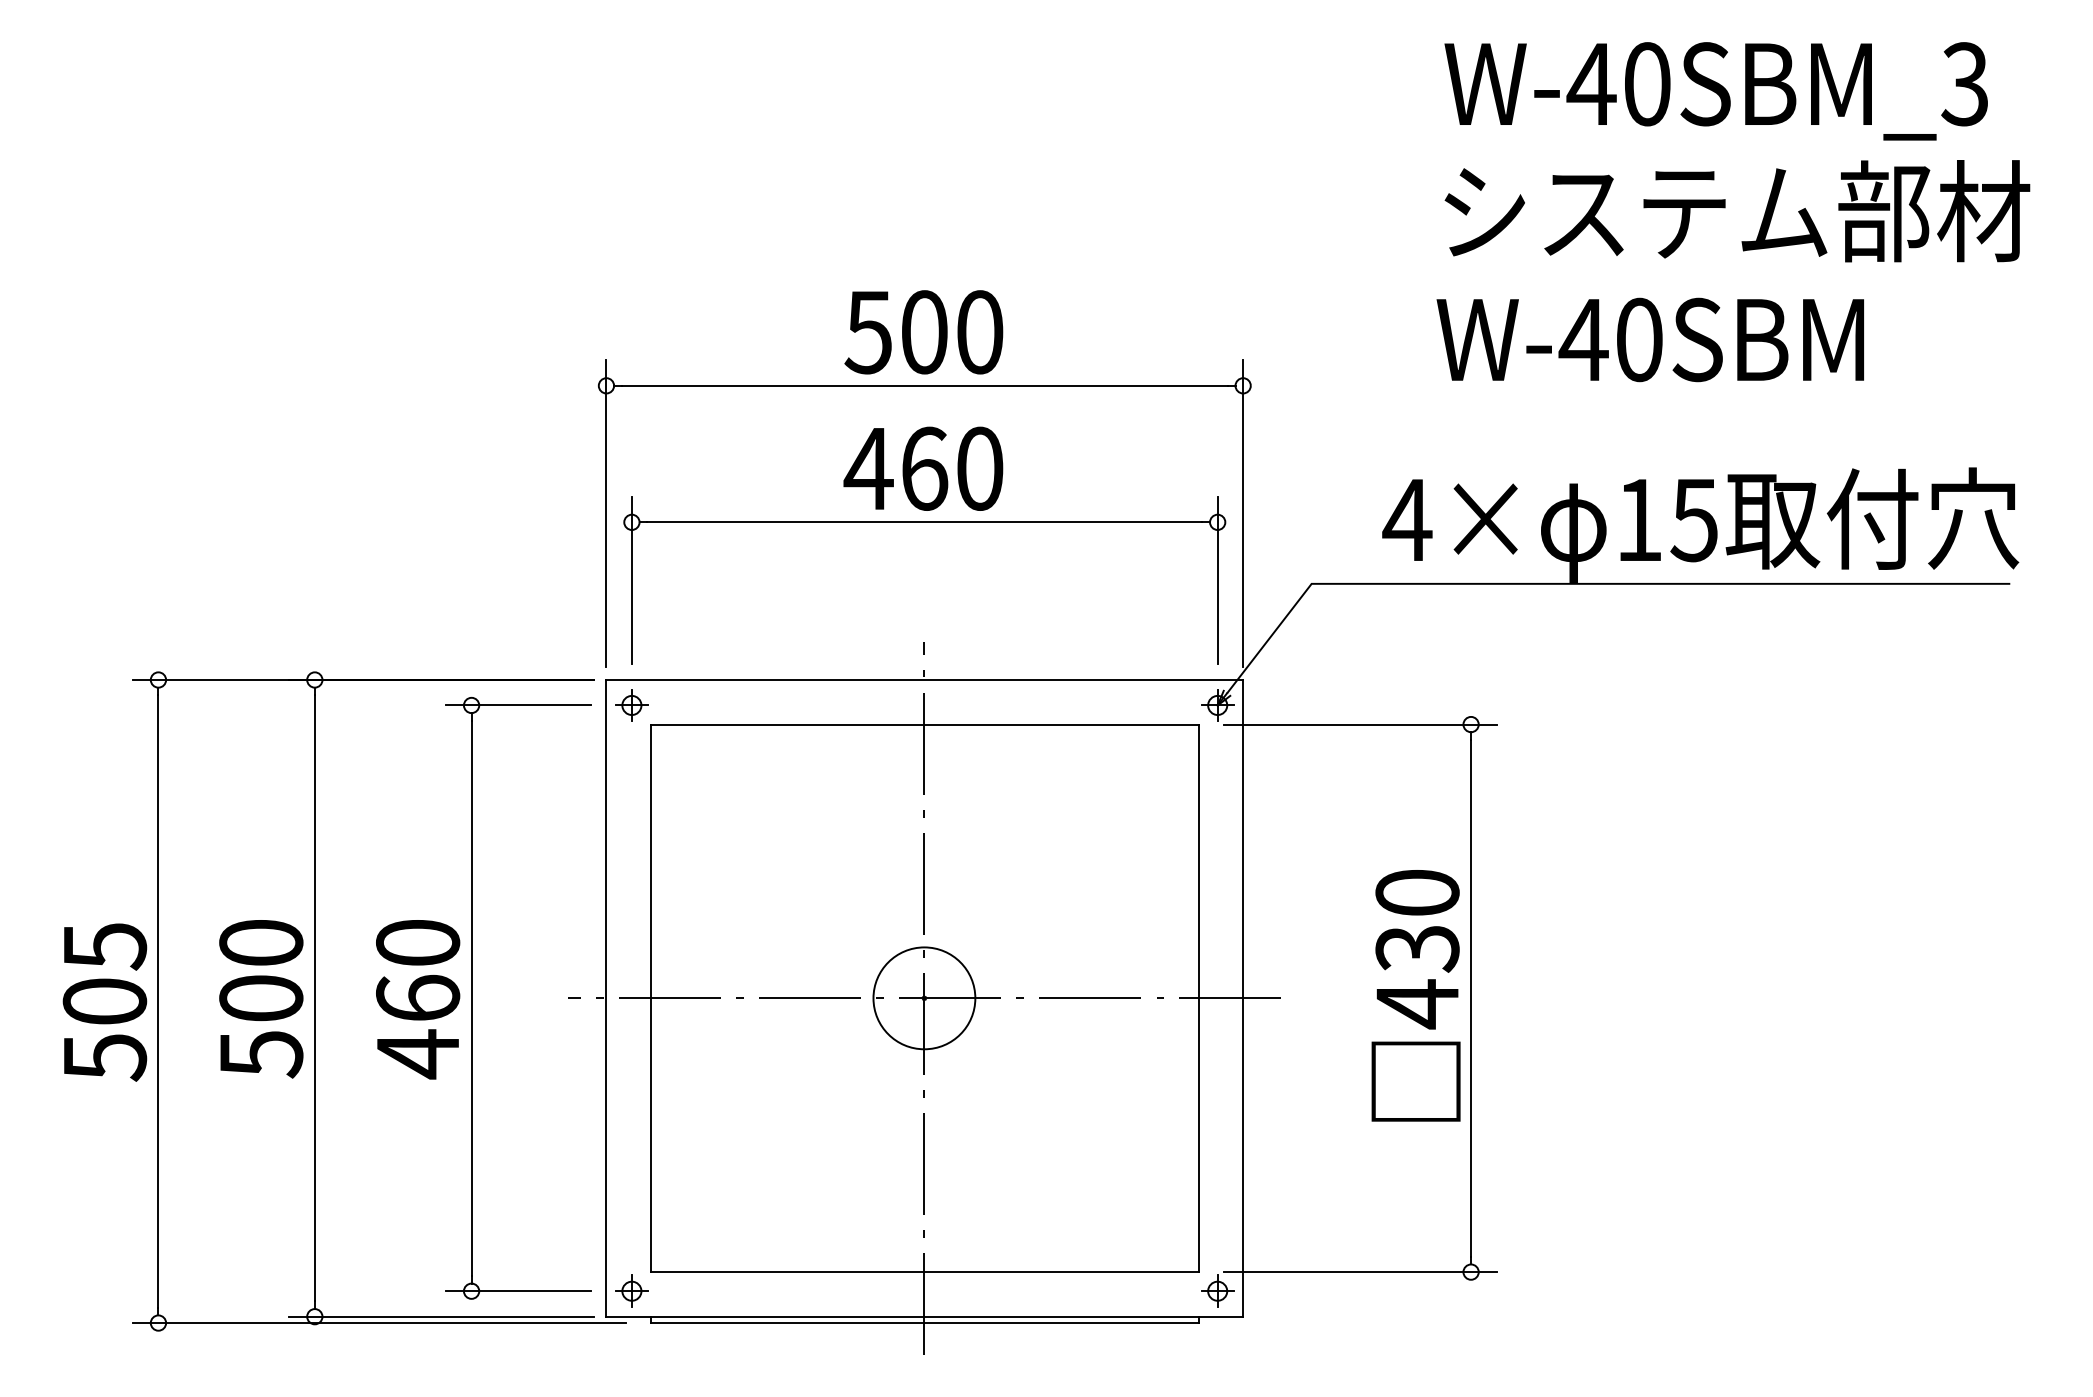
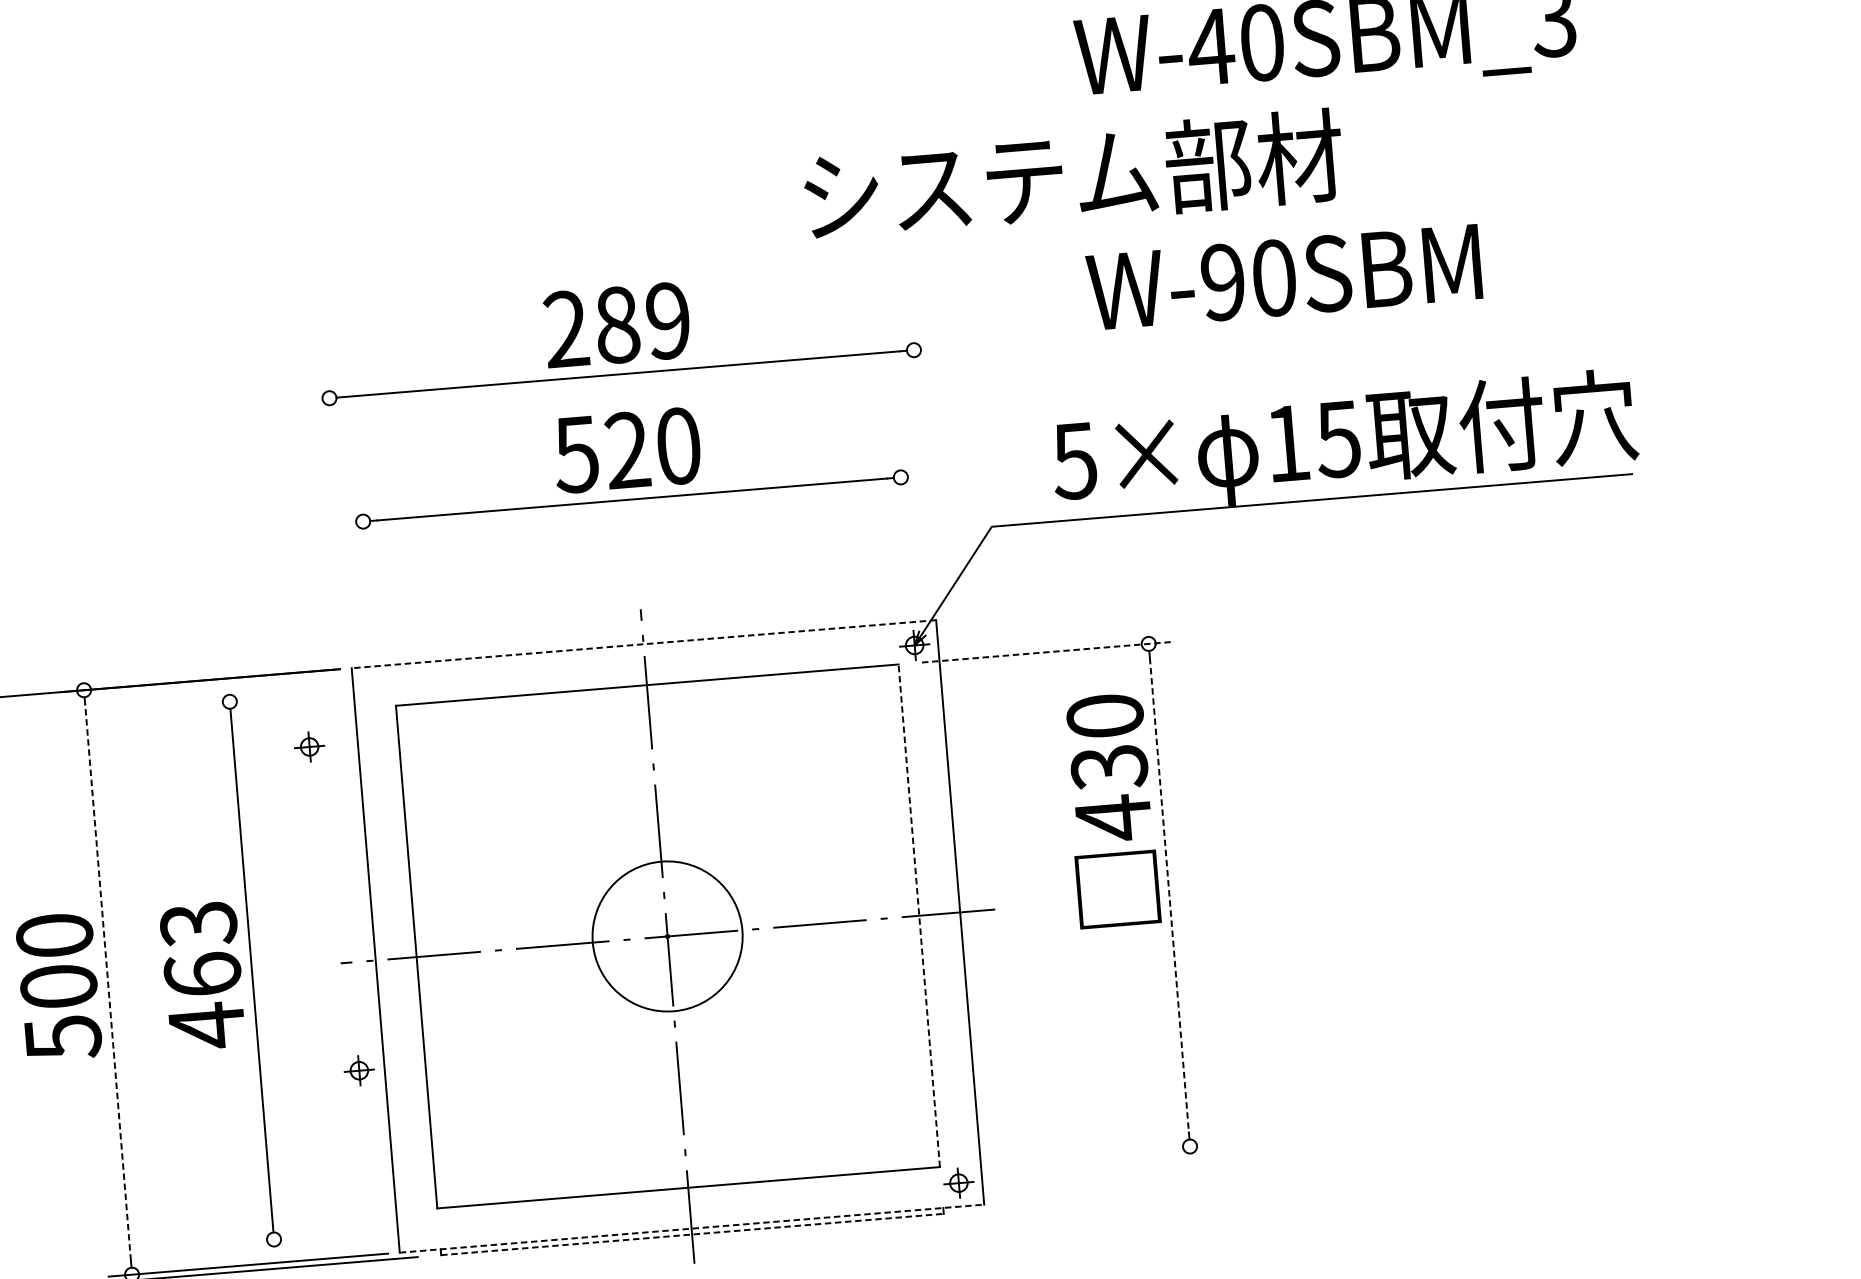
text: (1737, 211) -> (1073, 175), moved
text: (923, 332) -> (616, 325), 500 -> 289
text: (1583, 339) -> (1222, 281), W-40SBM -> W-90SBM
text: (895, 468) -> (601, 452), 460 -> 520
line: (606, 513) -> (339, 515), removed
line: (1243, 513) -> (923, 467), removed
text: (1407, 520) -> (1074, 461), 4× -> 5×
line: (631, 580) -> (367, 575), removed
line: (1217, 580) -> (905, 530), removed
line: (924, 680) -> (643, 644), solid -> dashed
line: (518, 705) -> (272, 698), removed
part: (631, 705) -> (309, 747), moved
line: (1360, 724) -> (1047, 652), solid -> dashed
text: (418, 943) -> (199, 924), 460 -> 463
text: (1415, 995) -> (1111, 810), moved
line: (314, 997) -> (107, 981), solid -> dashed
circle: (924, 998) -> (667, 936), size x1.6
line: (1198, 998) -> (919, 915), solid -> dashed
line: (1471, 998) -> (1169, 895), solid -> dashed
line: (1360, 1272) -> (1088, 1155), removed
part: (631, 1290) -> (358, 1070), moved
line: (518, 1291) -> (317, 1236), removed
line: (925, 1316) -> (692, 1228), solid -> dashed
line: (924, 1323) -> (692, 1234), solid -> dashed

